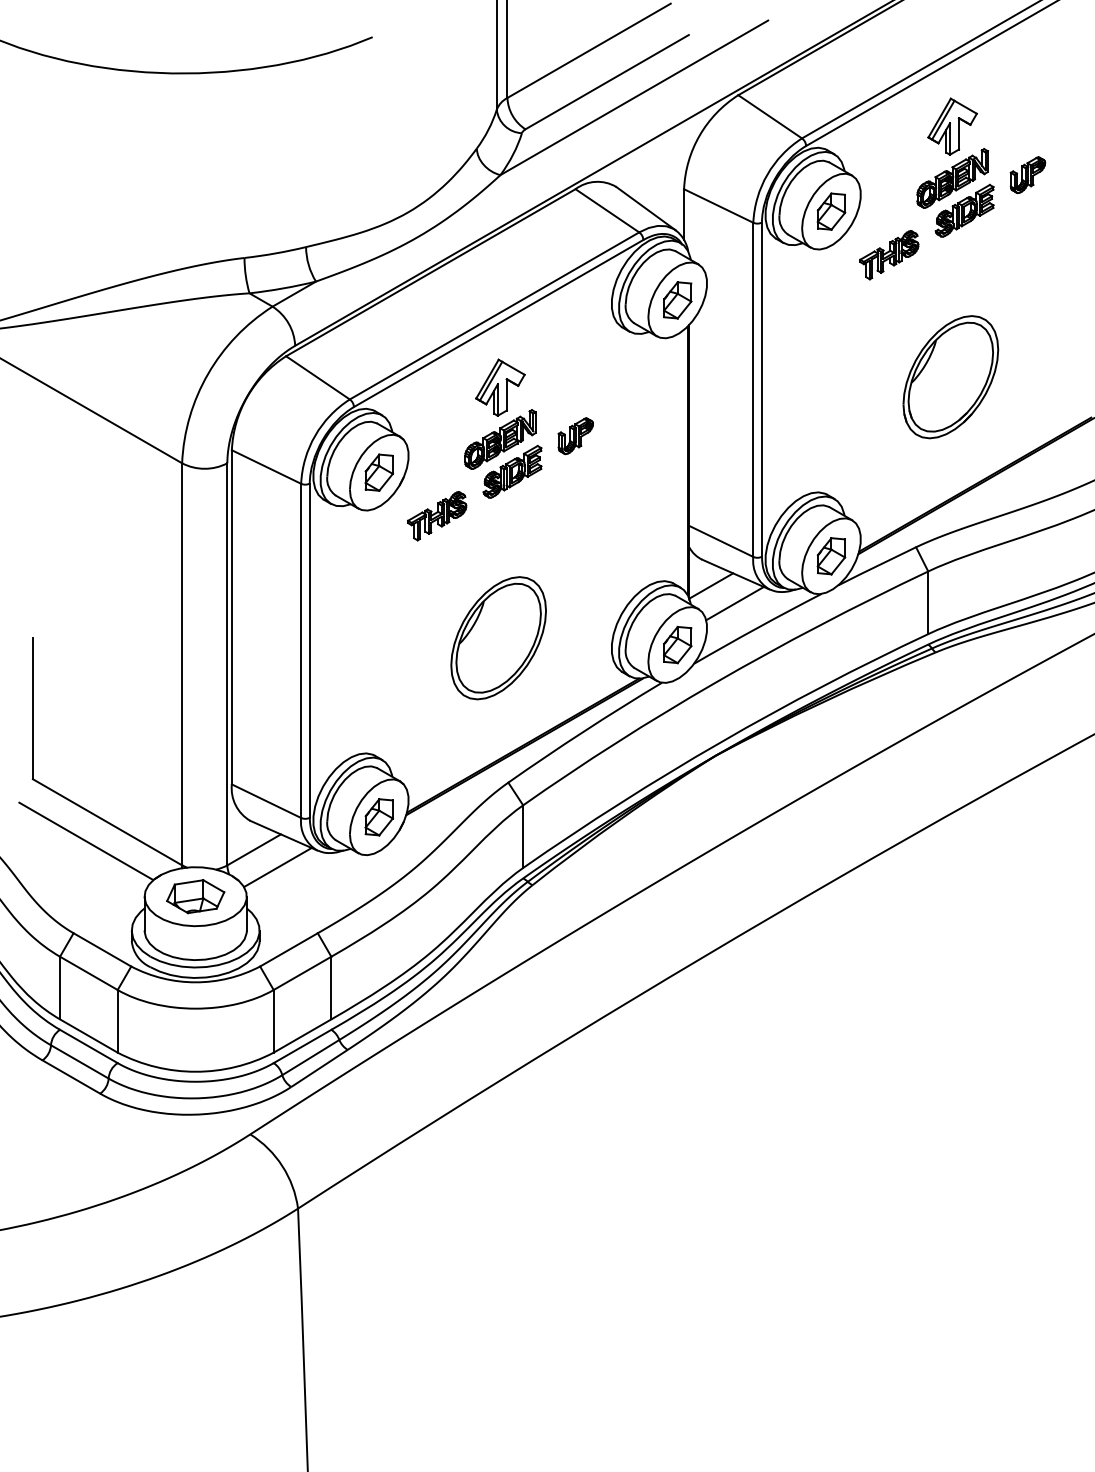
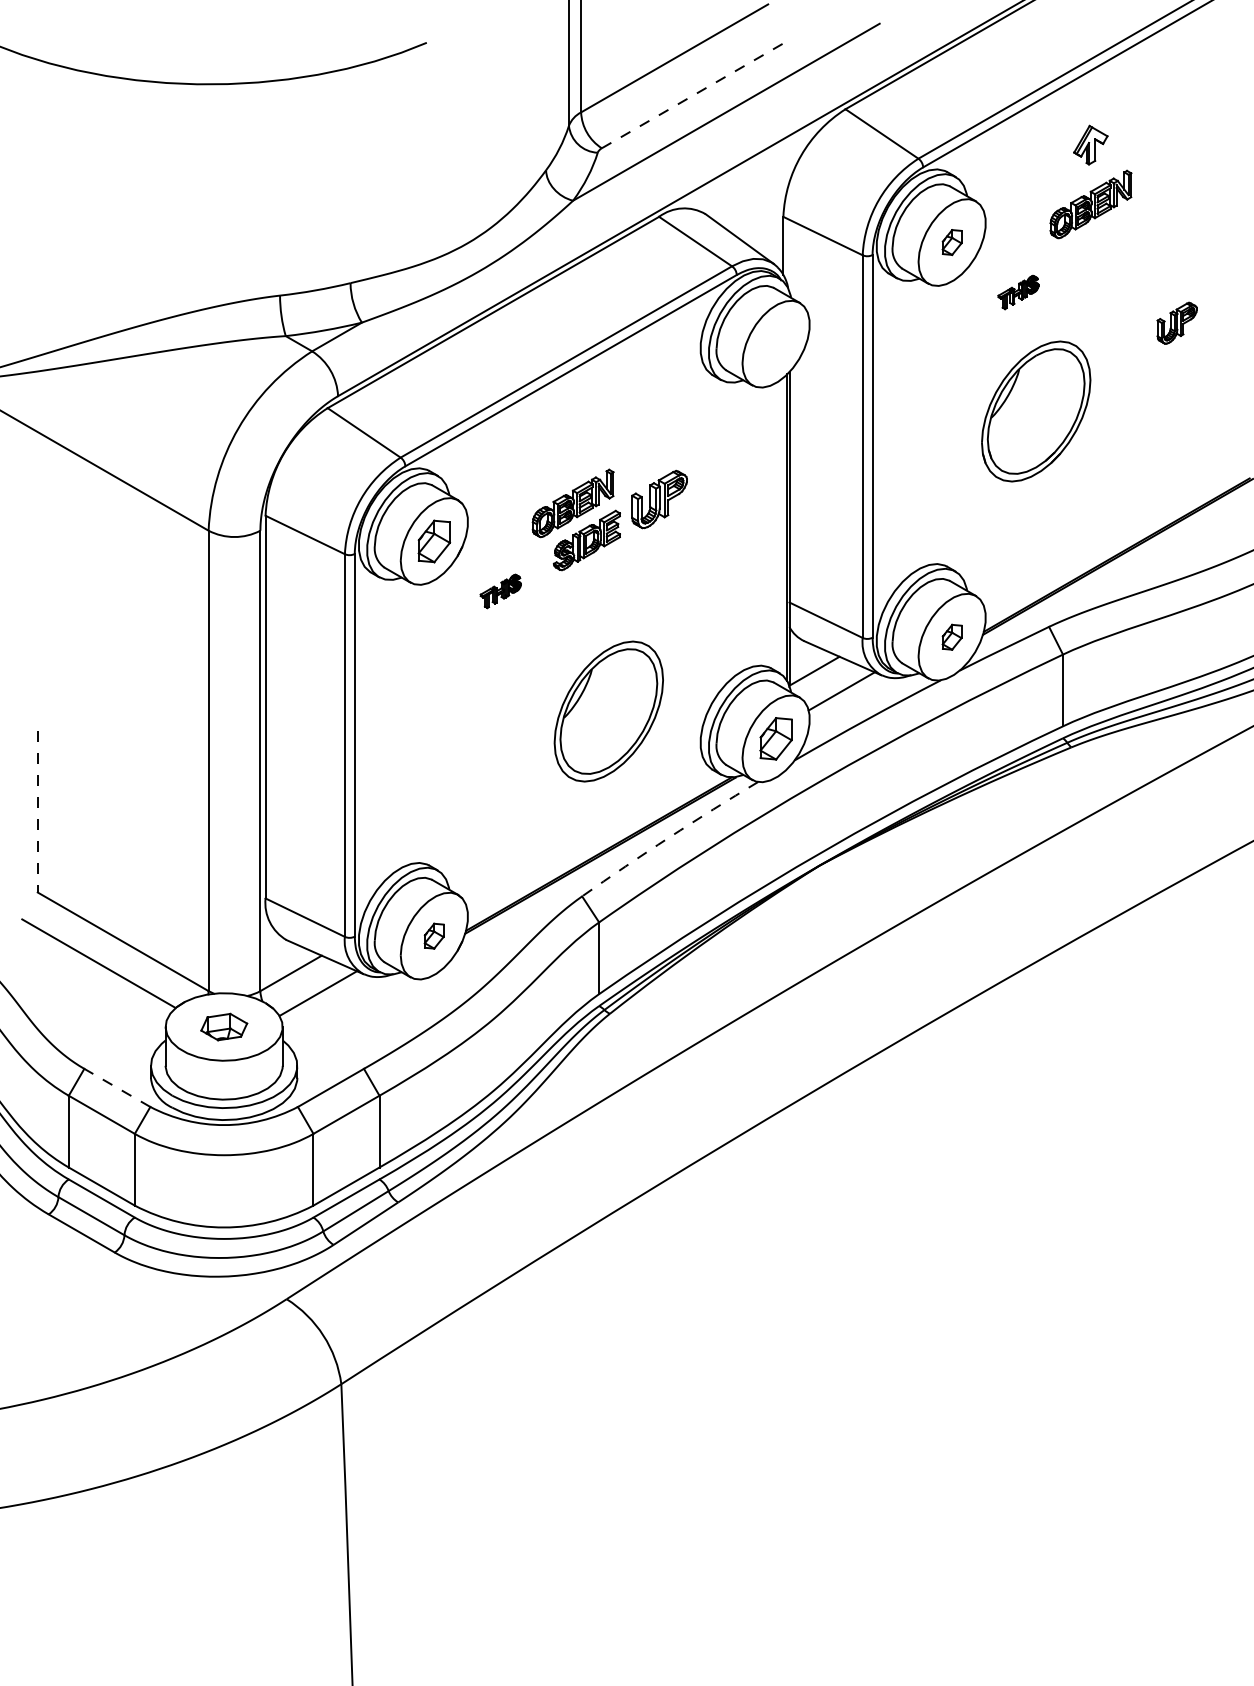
line: (607, 81) -> (695, 93), solid -> dashed
part: (952, 126) -> (1090, 145), size x0.6
part: (1027, 175) -> (1176, 323), moved
part: (964, 210) -> (1104, 241), removed
part: (831, 211) -> (952, 242), size x0.6
part: (889, 255) -> (1018, 292), size x0.6
part: (677, 300) -> (775, 344), removed
part: (950, 377) -> (1035, 411), moved
part: (500, 387) -> (573, 443), removed
part: (575, 436) -> (659, 500), size x1.4
part: (437, 516) -> (501, 591), size x0.6
part: (831, 556) -> (952, 637), size x0.6
part: (498, 638) -> (608, 711), moved
line: (32, 709) -> (37, 812), solid -> dashed
arc: (584, 731) -> (669, 837), solid -> dashed
part: (378, 817) -> (433, 936), size x0.6
part: (195, 896) -> (223, 1026), size x0.7
line: (102, 949) -> (117, 1087), solid -> dashed

